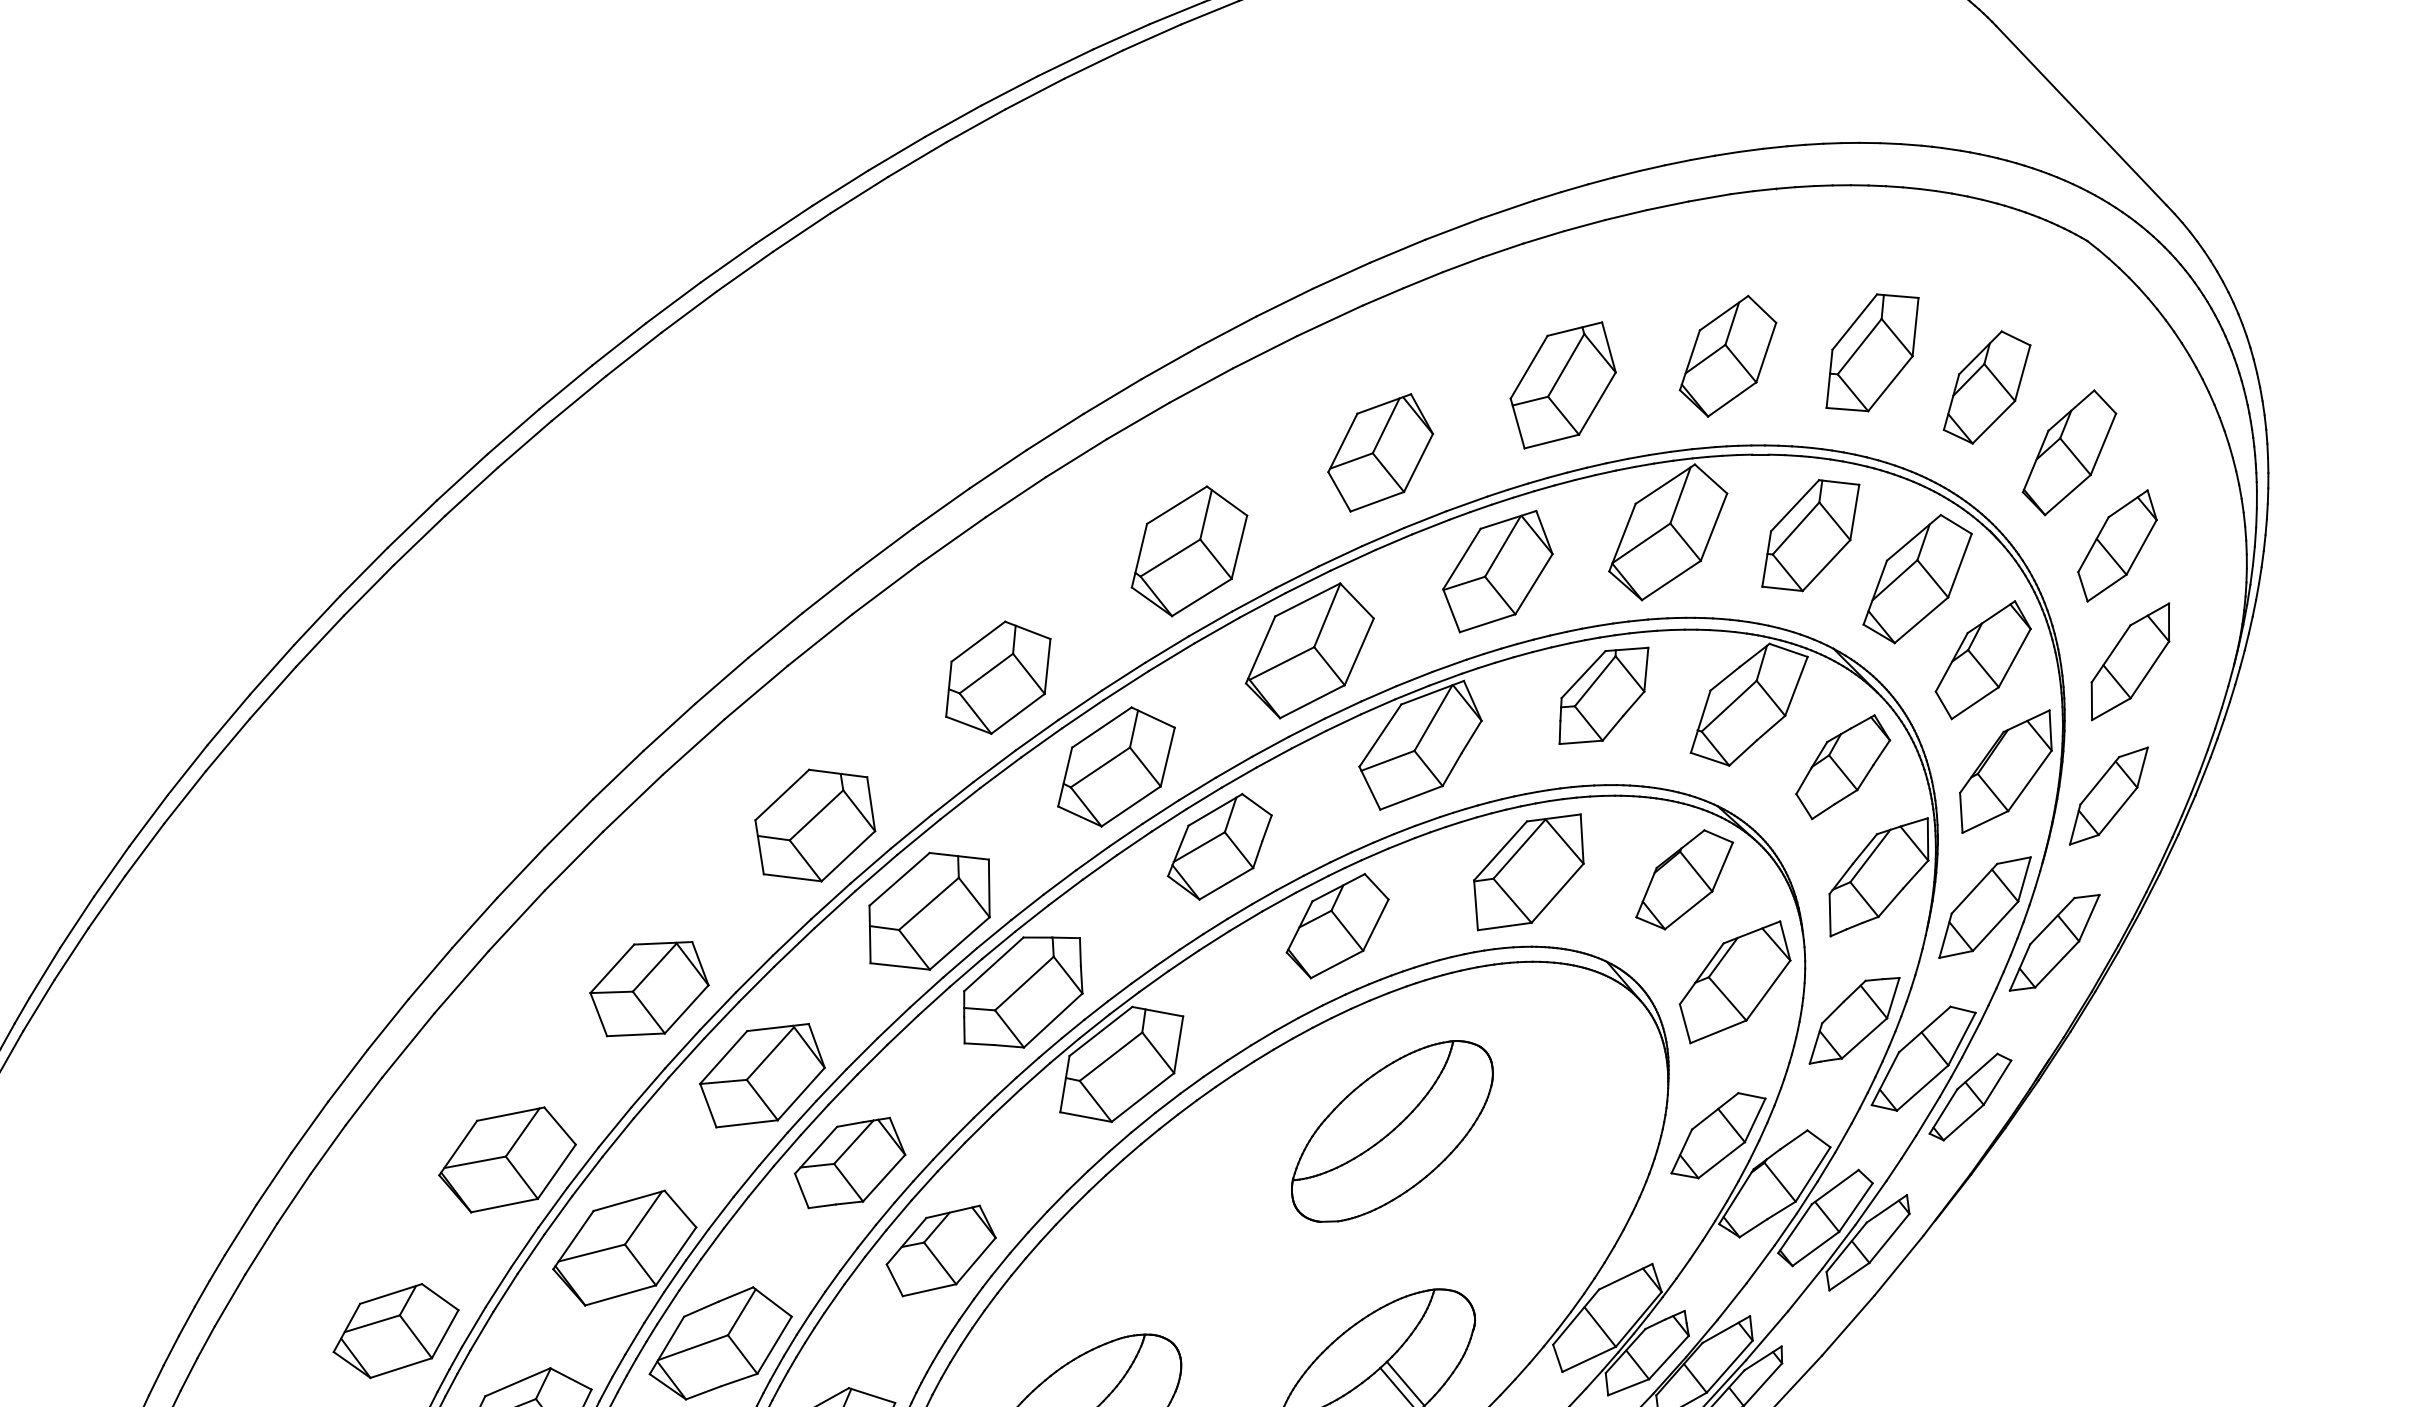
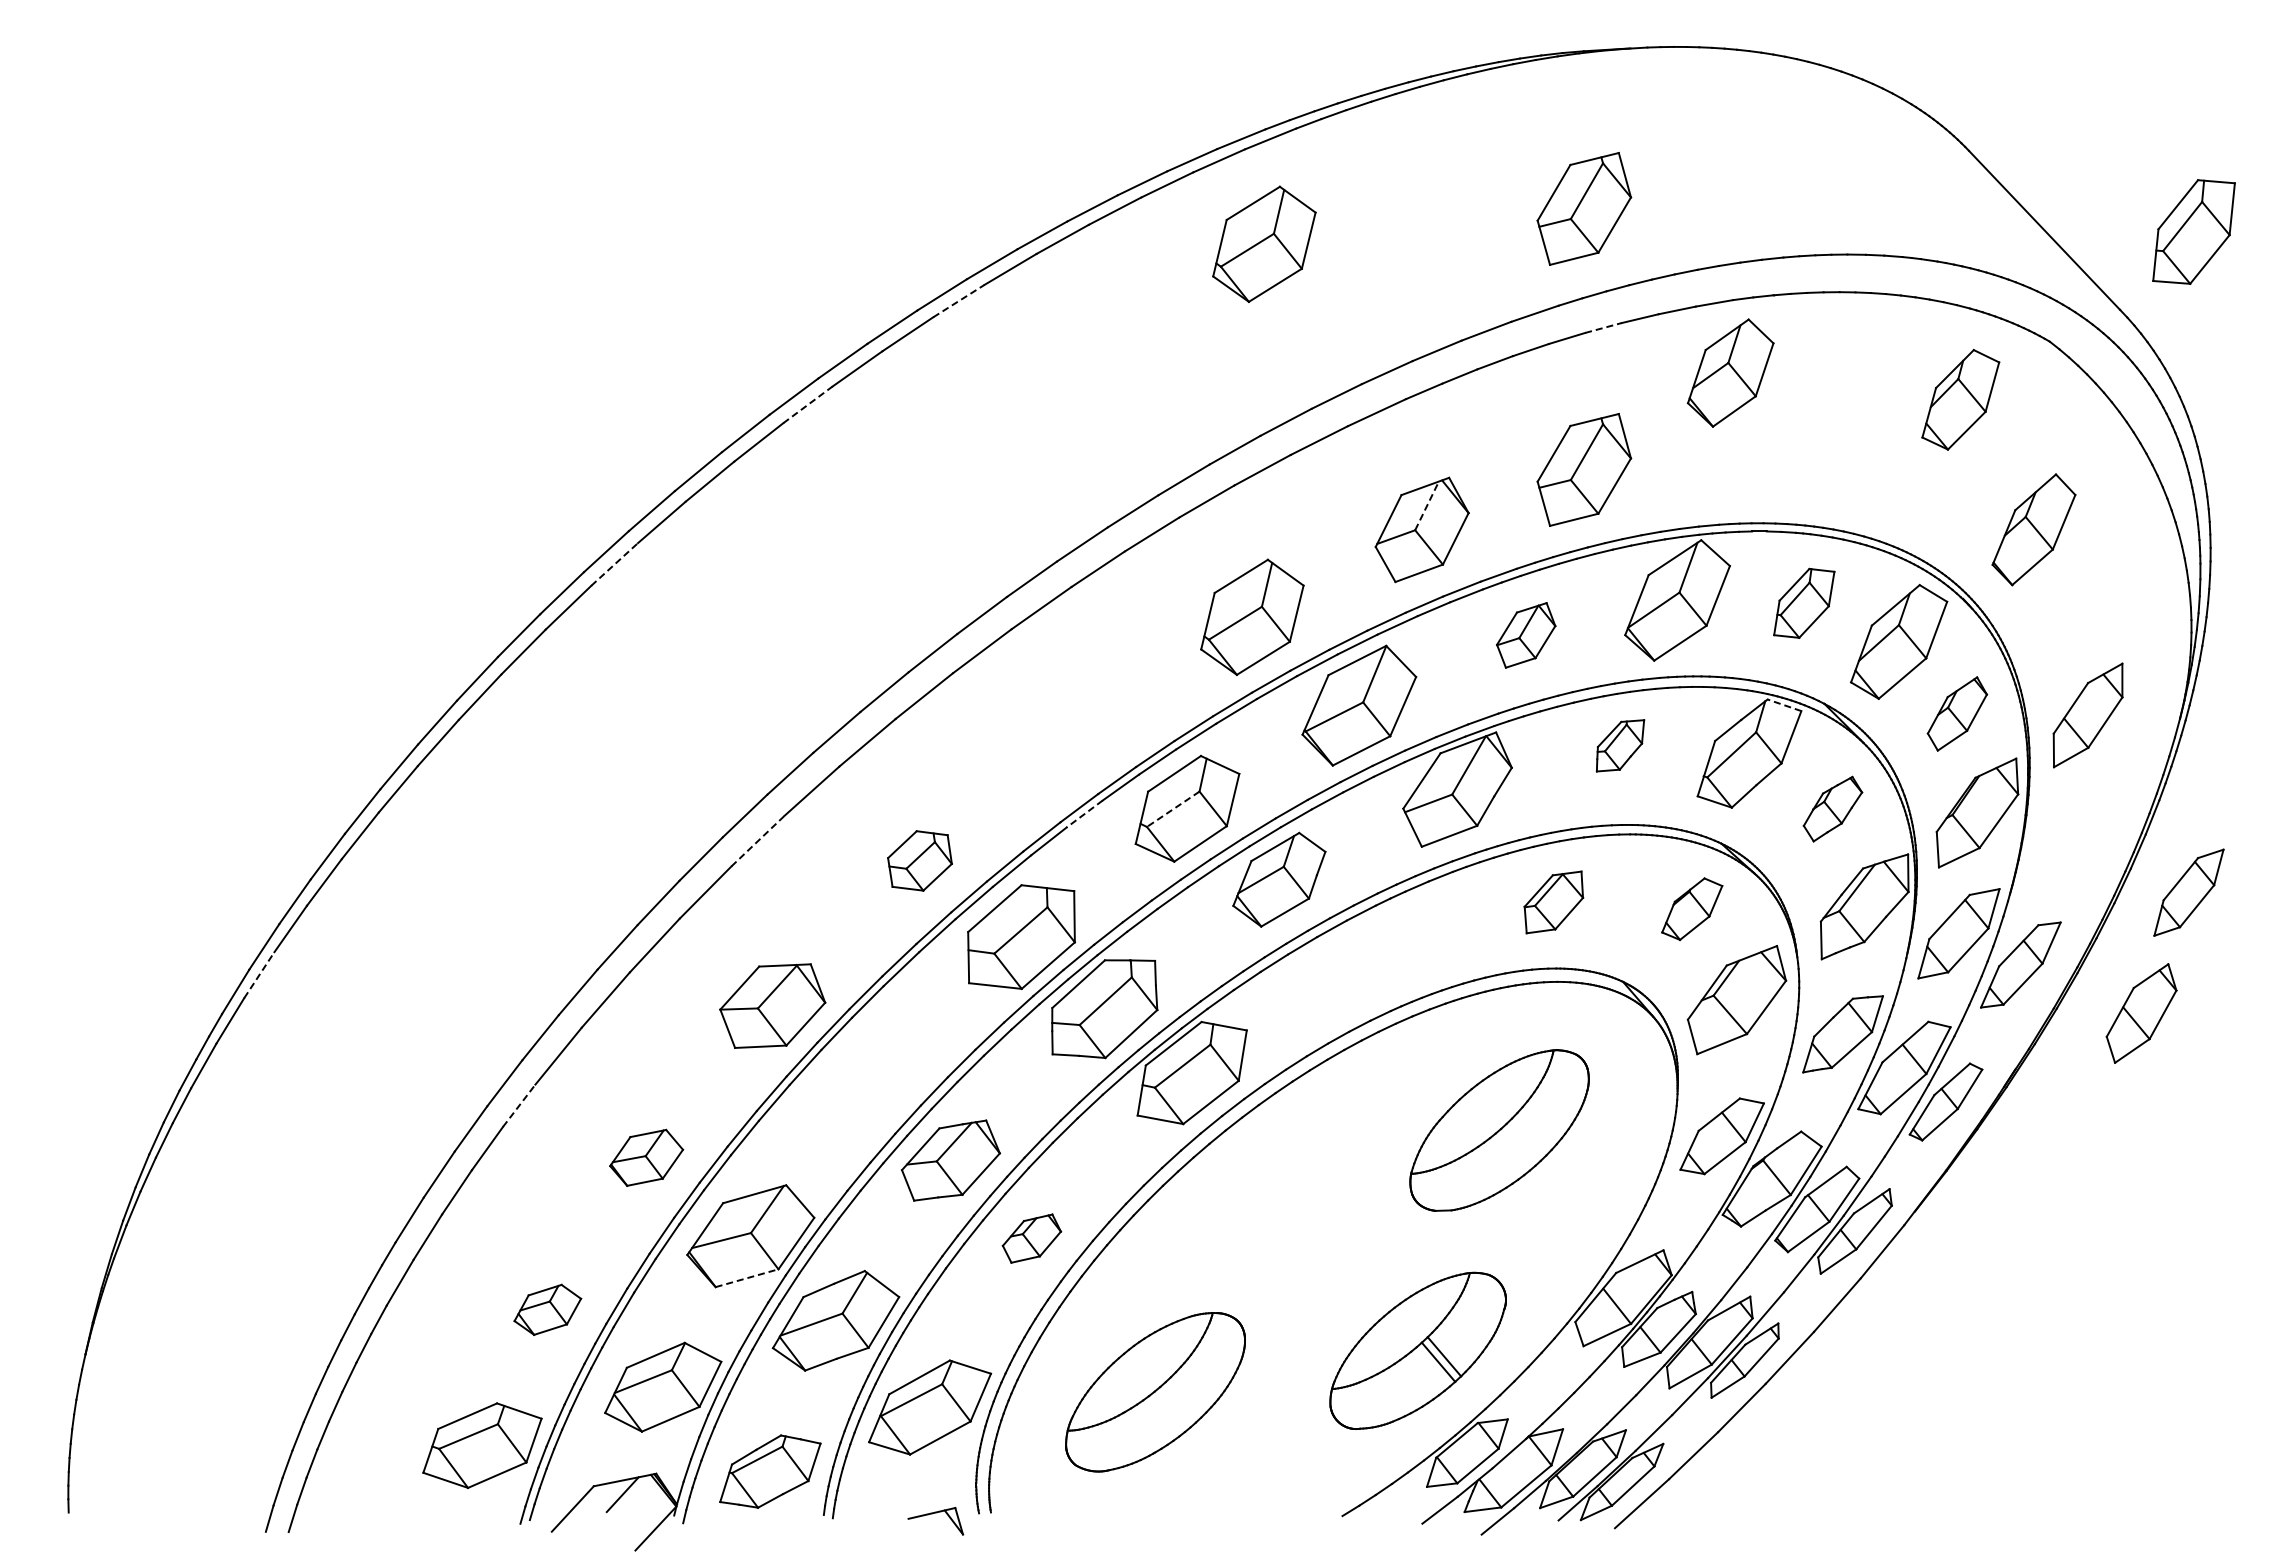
part: (1563, 91) -> (1584, 208), added
part: (1203, 130) -> (1264, 243), added
line: (859, 194) -> (959, 300), solid -> dashed
line: (1584, 226) -> (1603, 328), solid -> dashed
line: (688, 311) -> (807, 404), solid -> dashed
part: (1871, 352) -> (2193, 231), moved
part: (1727, 355) -> (1730, 372), moved
part: (1986, 387) -> (1960, 399), moved
line: (1386, 425) -> (1427, 505), solid -> dashed
line: (471, 491) -> (614, 564), solid -> dashed
part: (1811, 535) -> (1804, 603), size x0.7
part: (2117, 545) -> (2141, 1013), moved
part: (1497, 571) -> (1525, 635), size x0.6
line: (1788, 650) -> (1784, 705), solid -> dashed
part: (1983, 659) -> (1957, 713), size x0.7
part: (998, 677) -> (1082, 729), removed
part: (1603, 695) -> (1620, 745), size x0.6
line: (1100, 767) -> (1173, 809), solid -> dashed
part: (1842, 767) -> (1832, 809), size x0.7
line: (1000, 773) -> (1084, 814), solid -> dashed
part: (2108, 795) -> (2188, 892), moved
line: (633, 803) -> (758, 841), solid -> dashed
part: (814, 825) -> (919, 860), size x0.6
part: (1528, 872) -> (1553, 902), size x0.6
part: (1685, 880) -> (1692, 909), size x0.7
part: (1337, 925) -> (1383, 949), removed
line: (71, 954) -> (259, 975), solid -> dashed
part: (761, 1075) -> (872, 1082), removed
line: (364, 1100) -> (519, 1105), solid -> dashed
part: (1392, 1131) -> (1499, 1130), moved
part: (507, 1159) -> (646, 1157), size x0.6
part: (940, 1250) -> (1031, 1238), size x0.6
line: (621, 1295) -> (747, 1278), solid -> dashed
part: (395, 1330) -> (547, 1309), size x0.6

